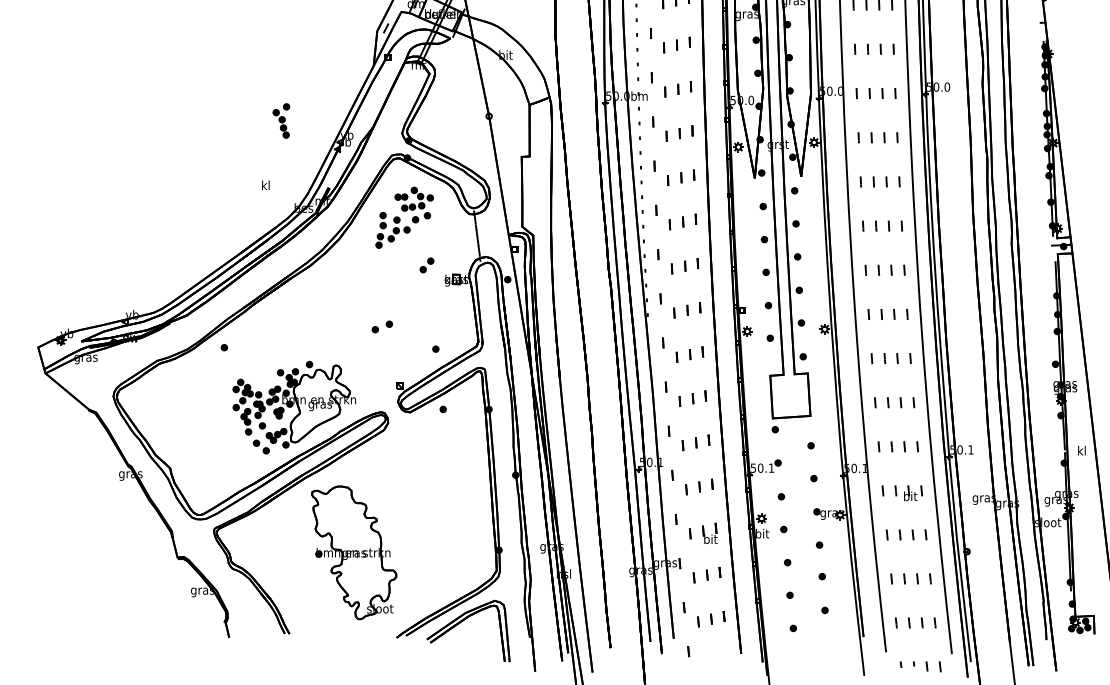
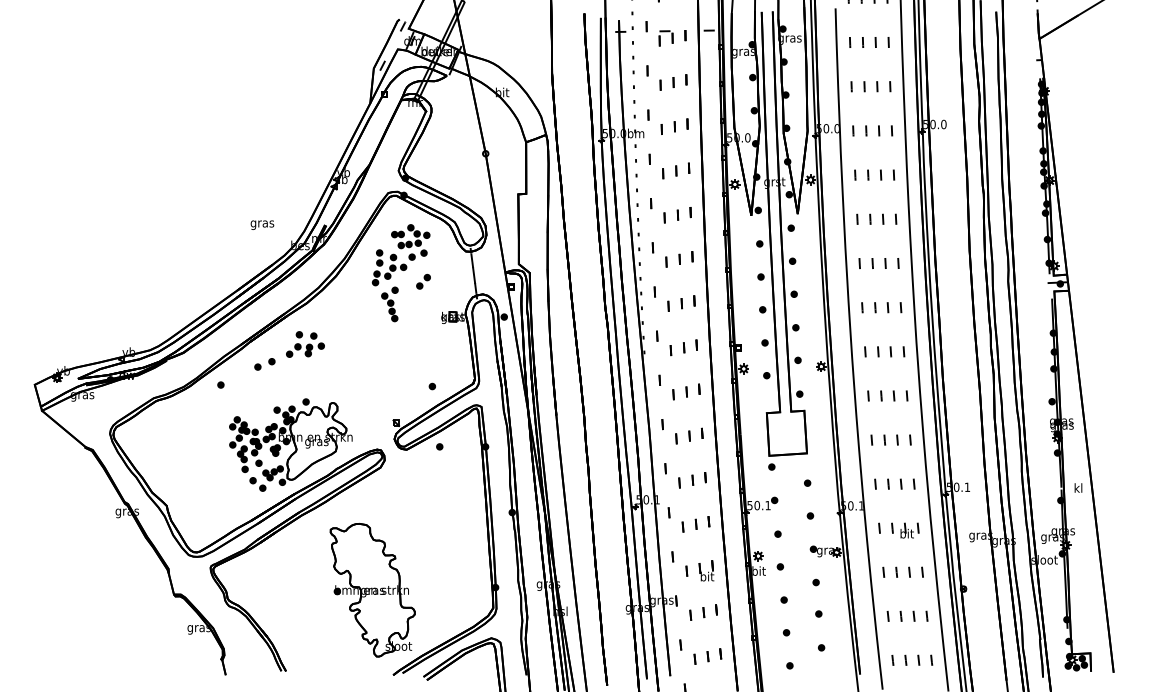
part: (280, 121) -> (389, 304), moved
text: (265, 186) -> (262, 223), kl -> gras
part: (426, 265) -> (423, 281), moved
part: (308, 307) -> (305, 344), added
part: (381, 327) -> (264, 364), moved
part: (353, 553) -> (372, 590), moved

